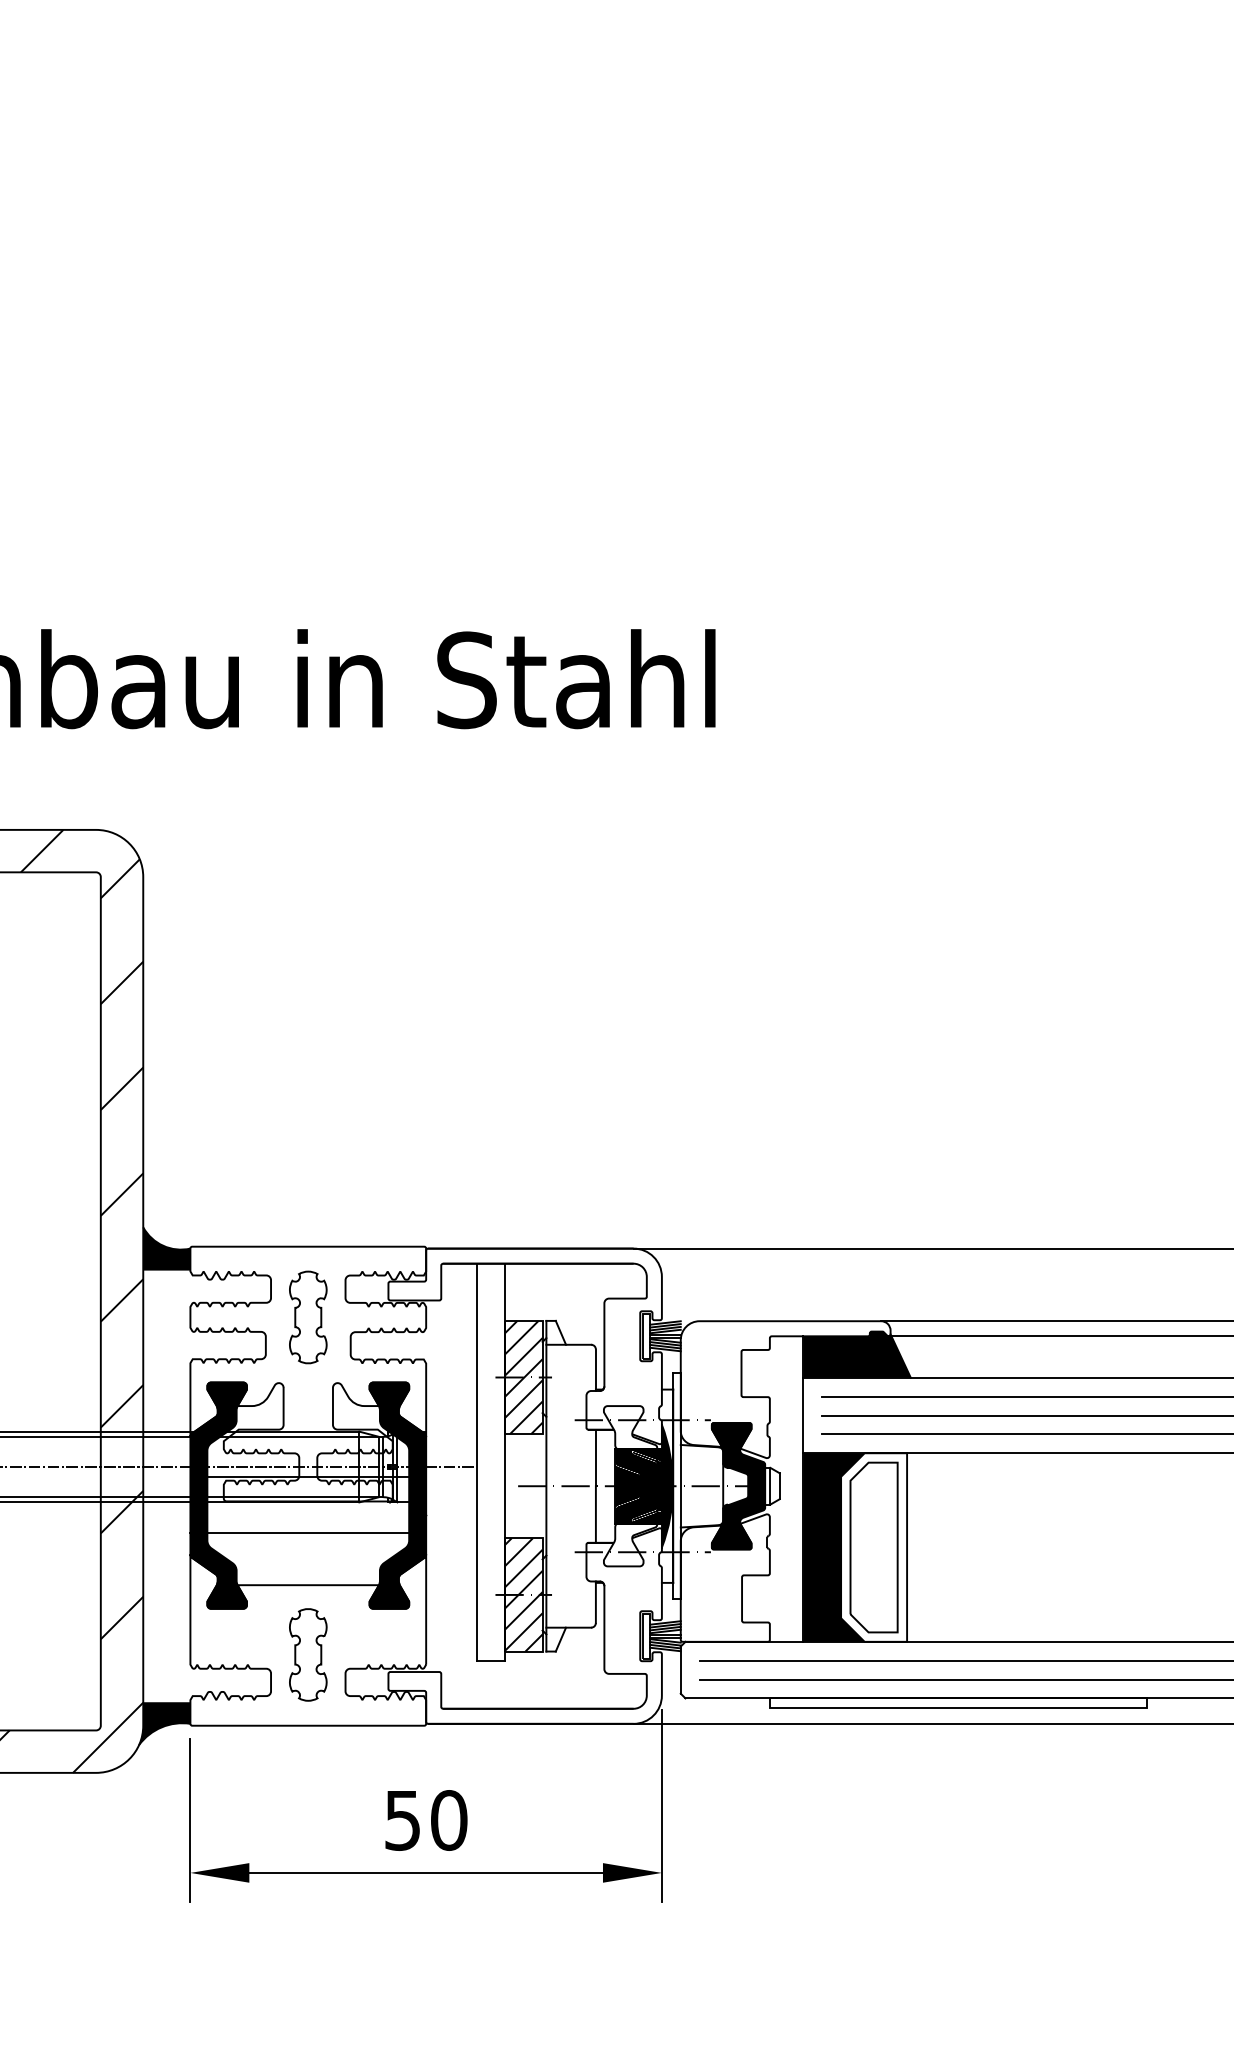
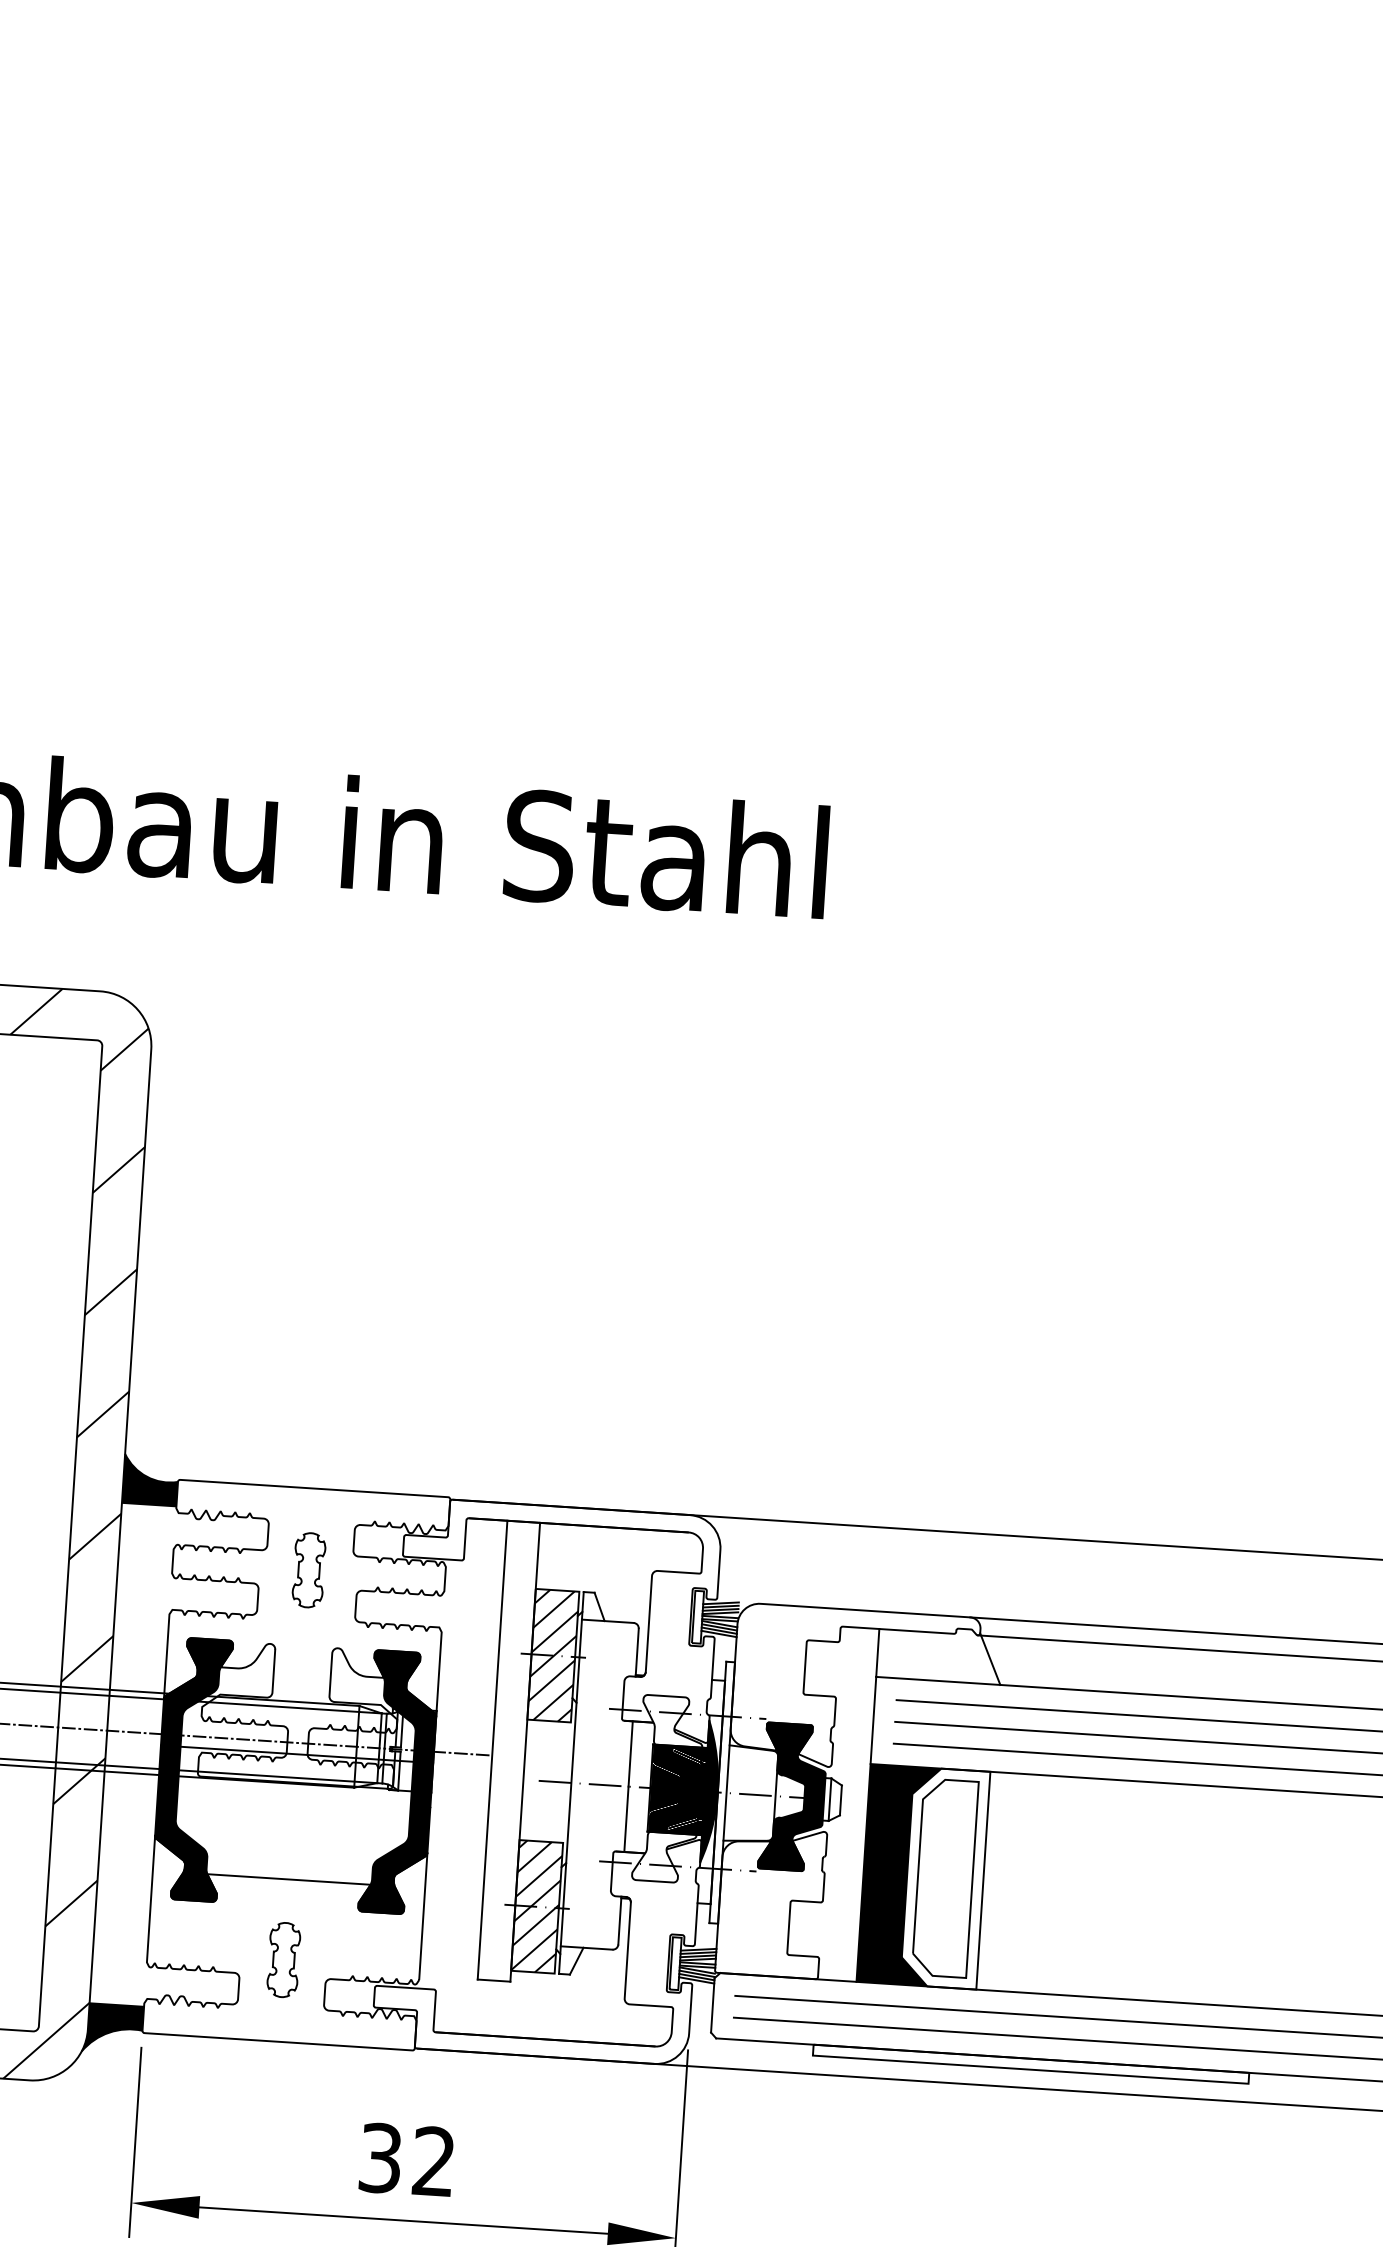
part: (308, 1317) -> (309, 1570), size x0.7
fill: (856, 1354) -> (939, 1653), removed
line: (308, 1533) -> (293, 1819), removed
part: (308, 1654) -> (284, 1959), size x0.7
text: (426, 1820) -> (407, 2160), 50 -> 32

